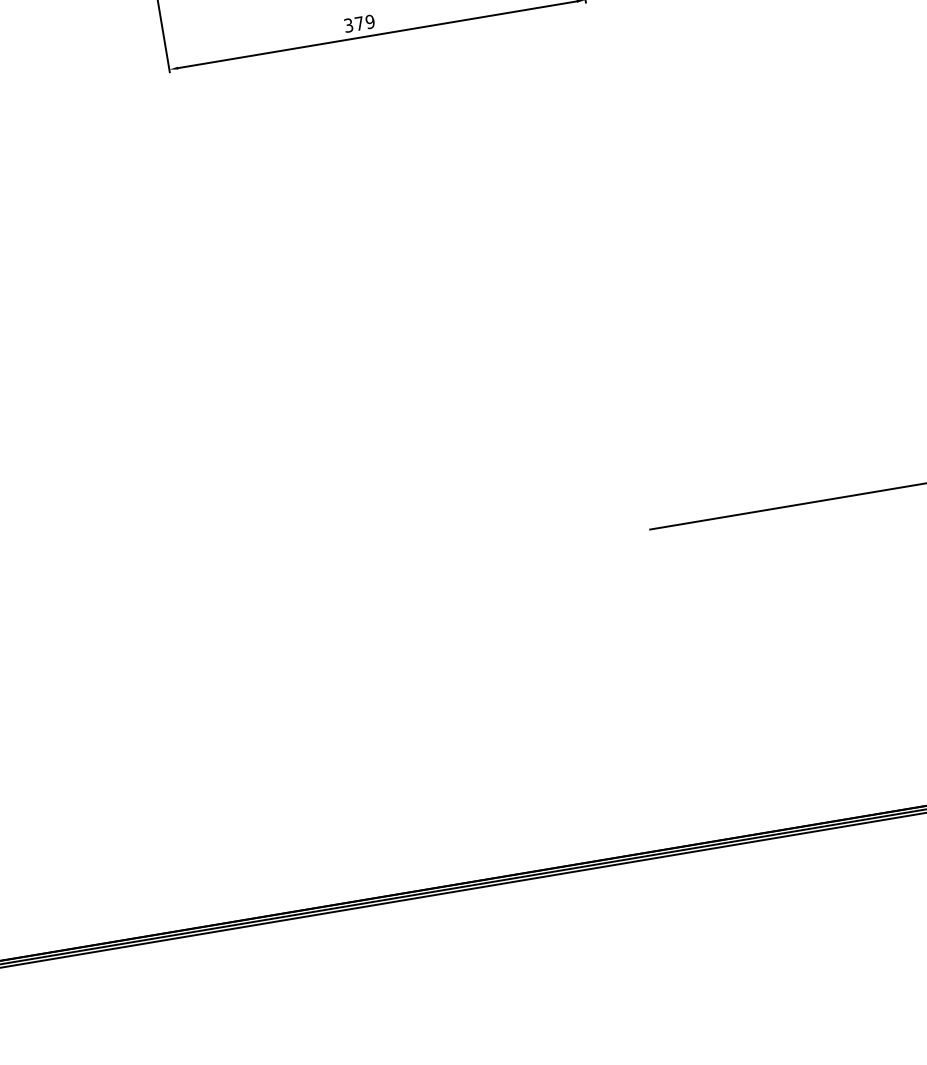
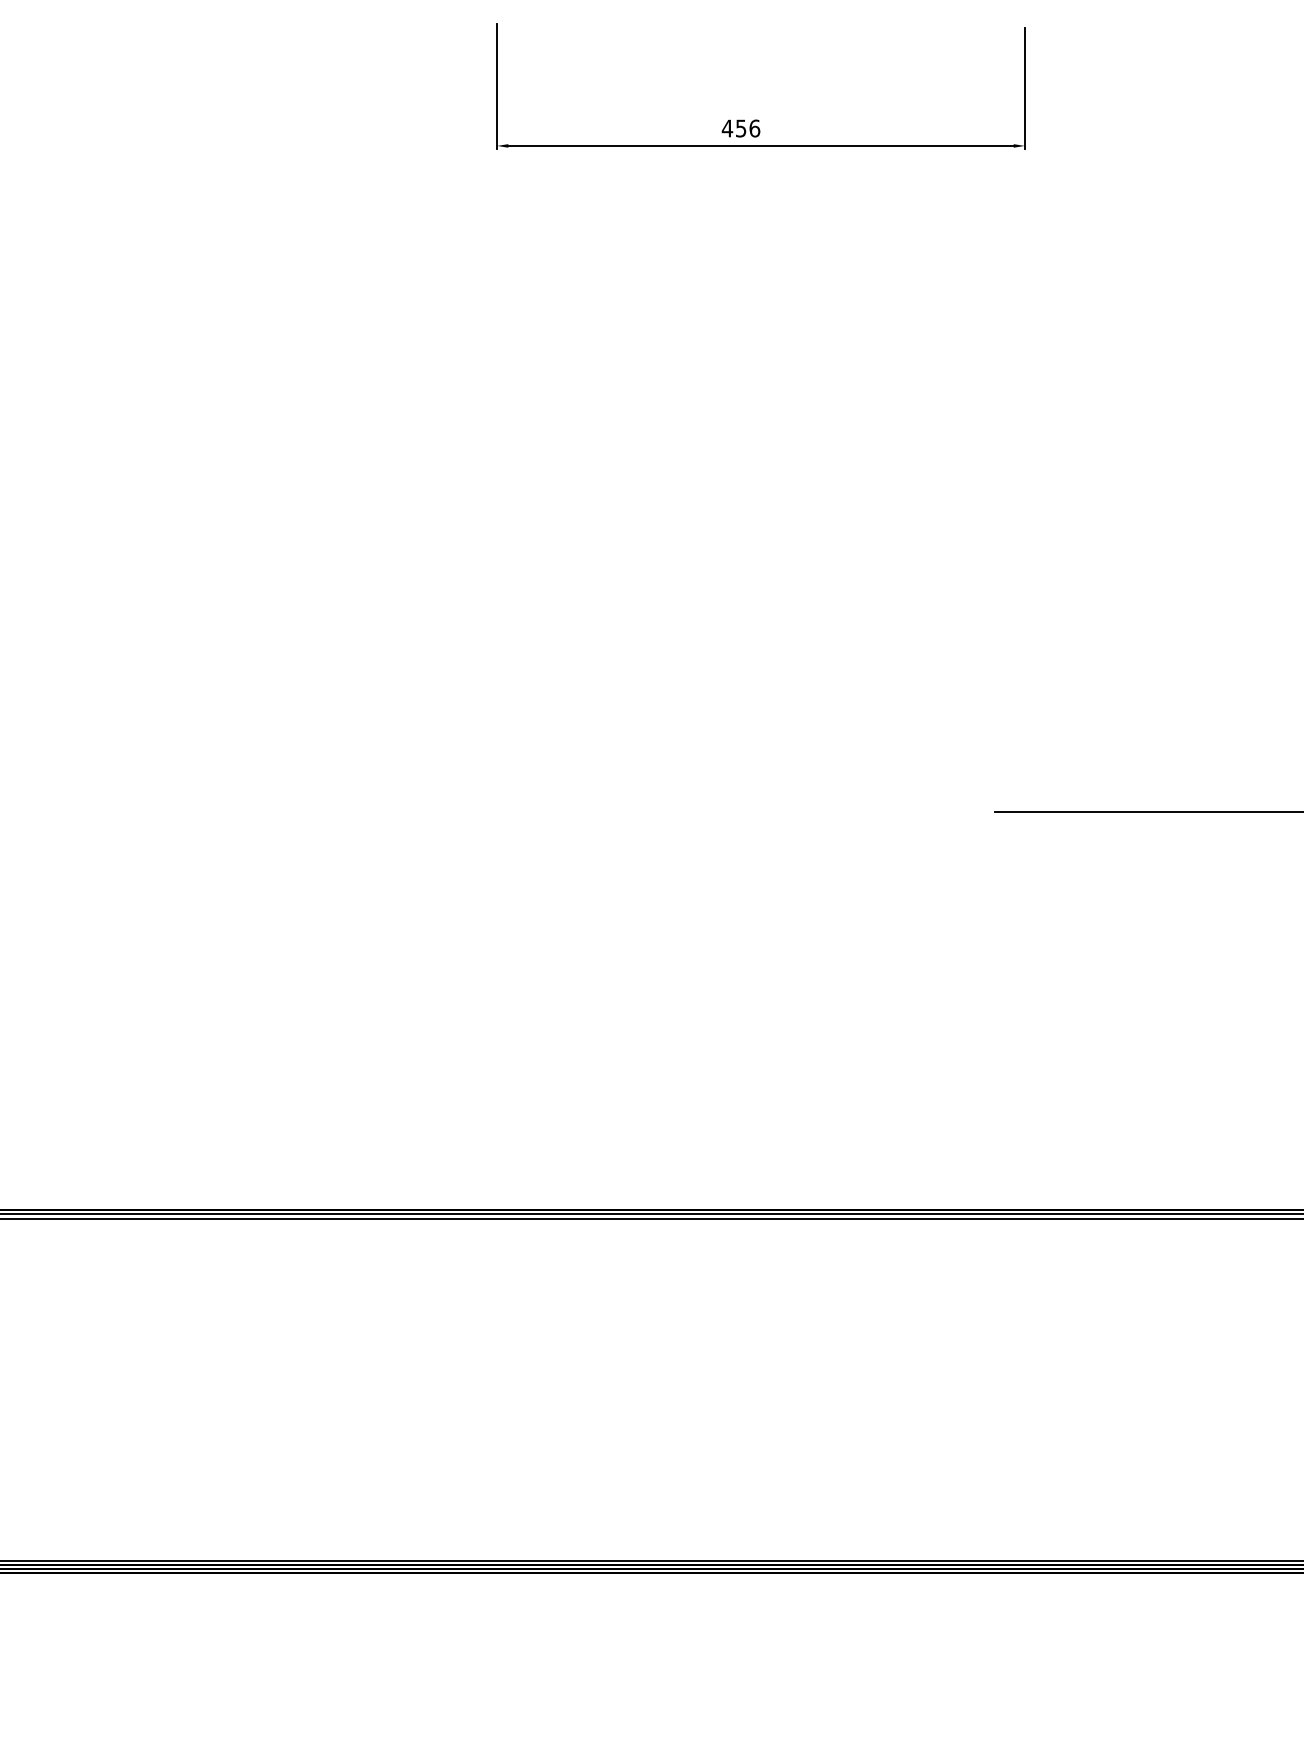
text: (358, 23) -> (740, 128), 379 -> 456

